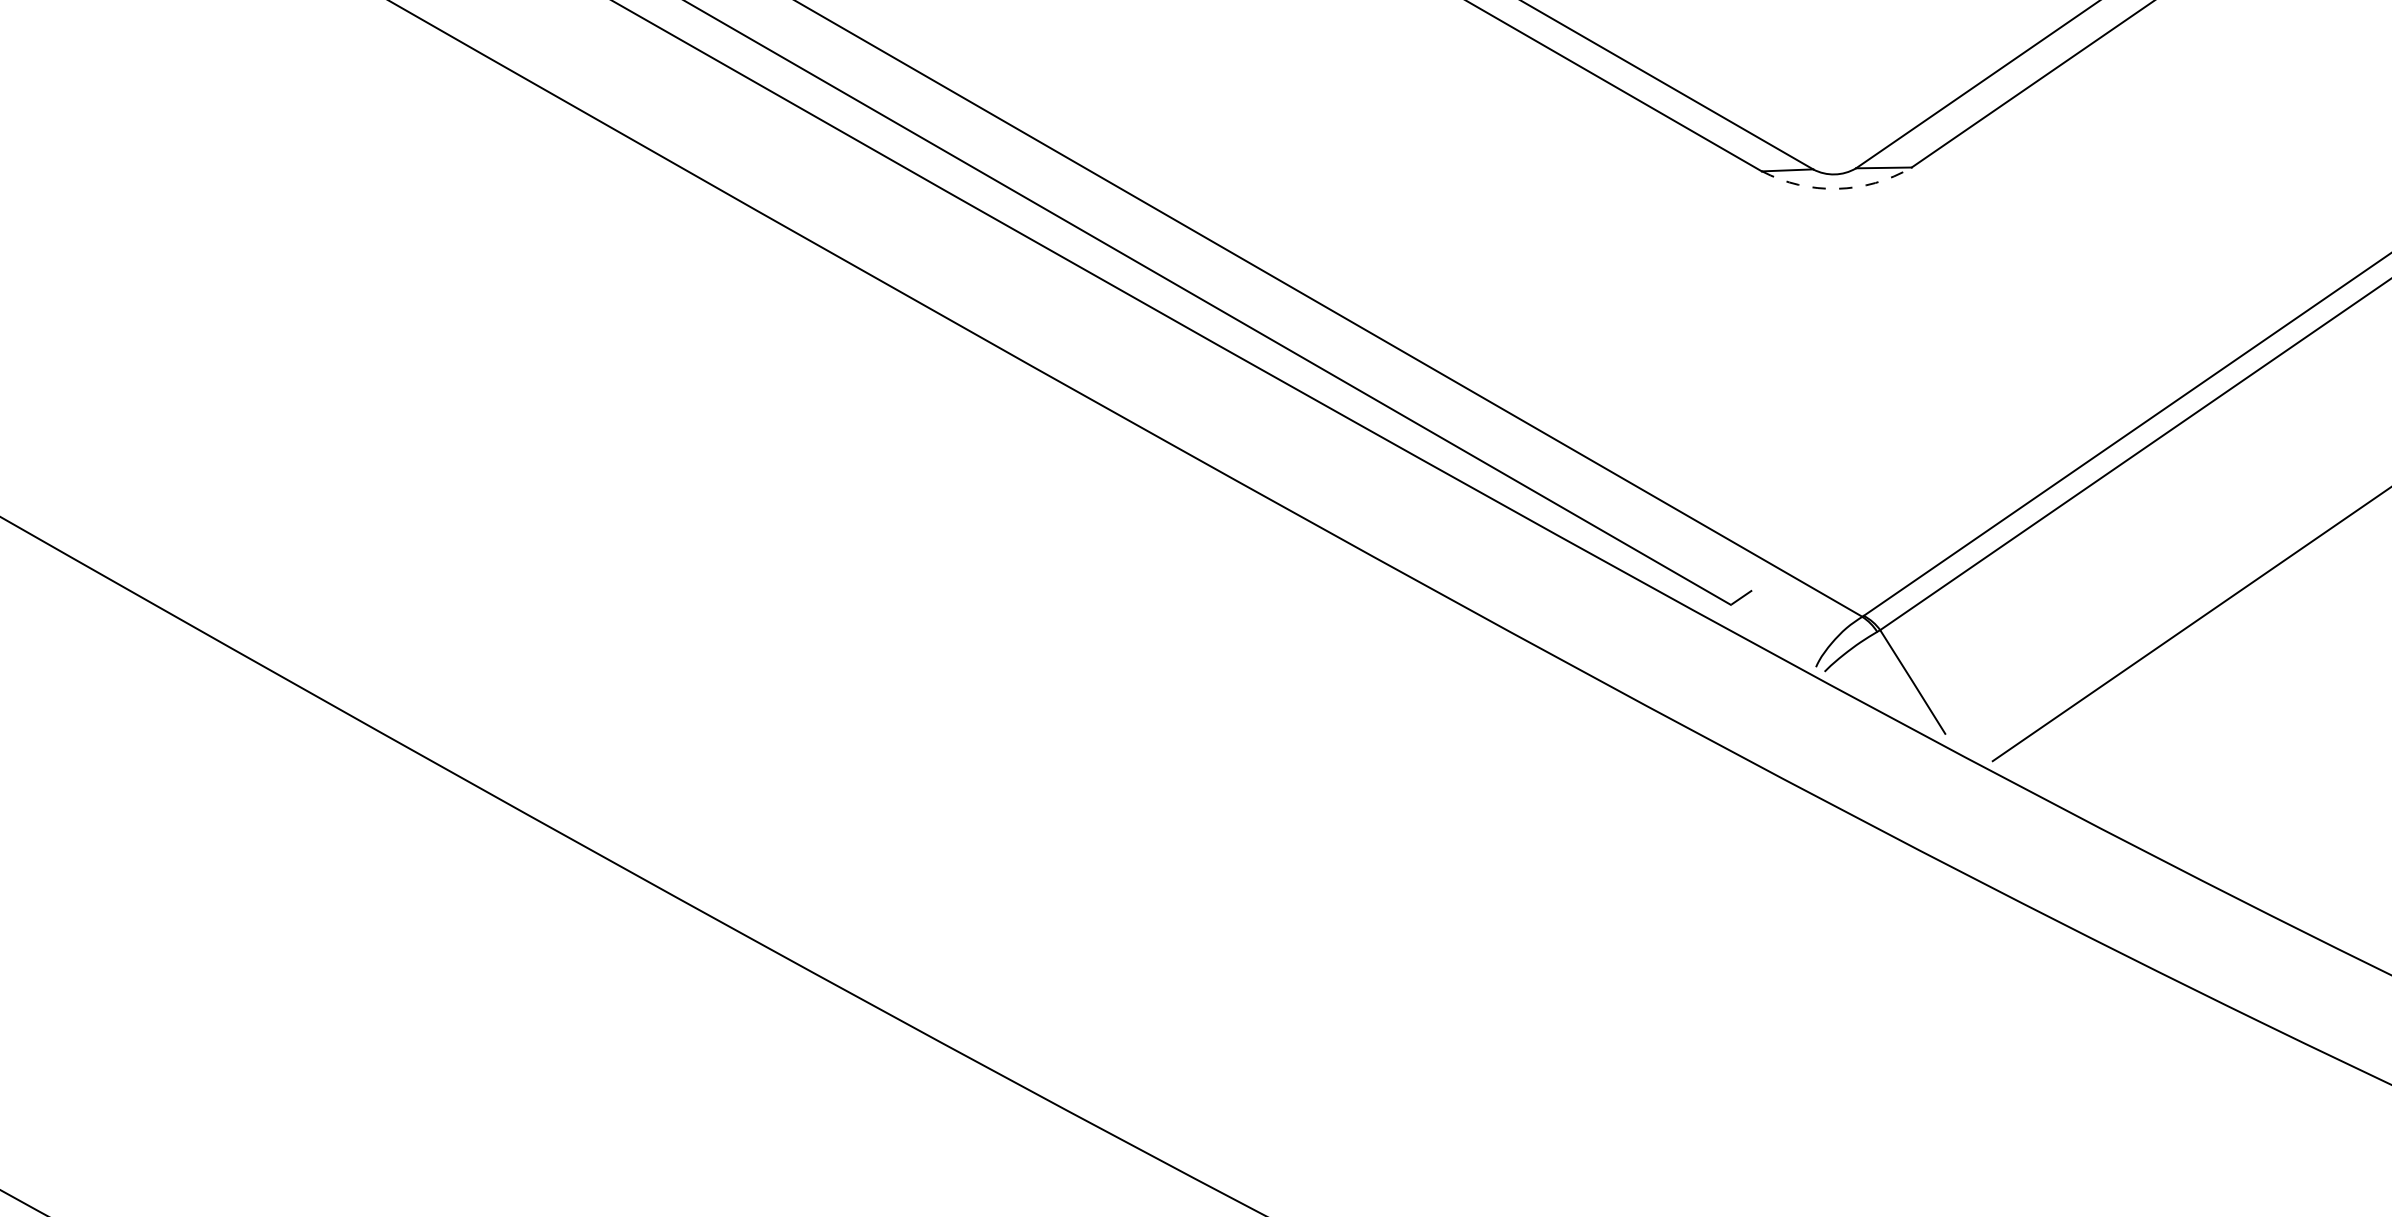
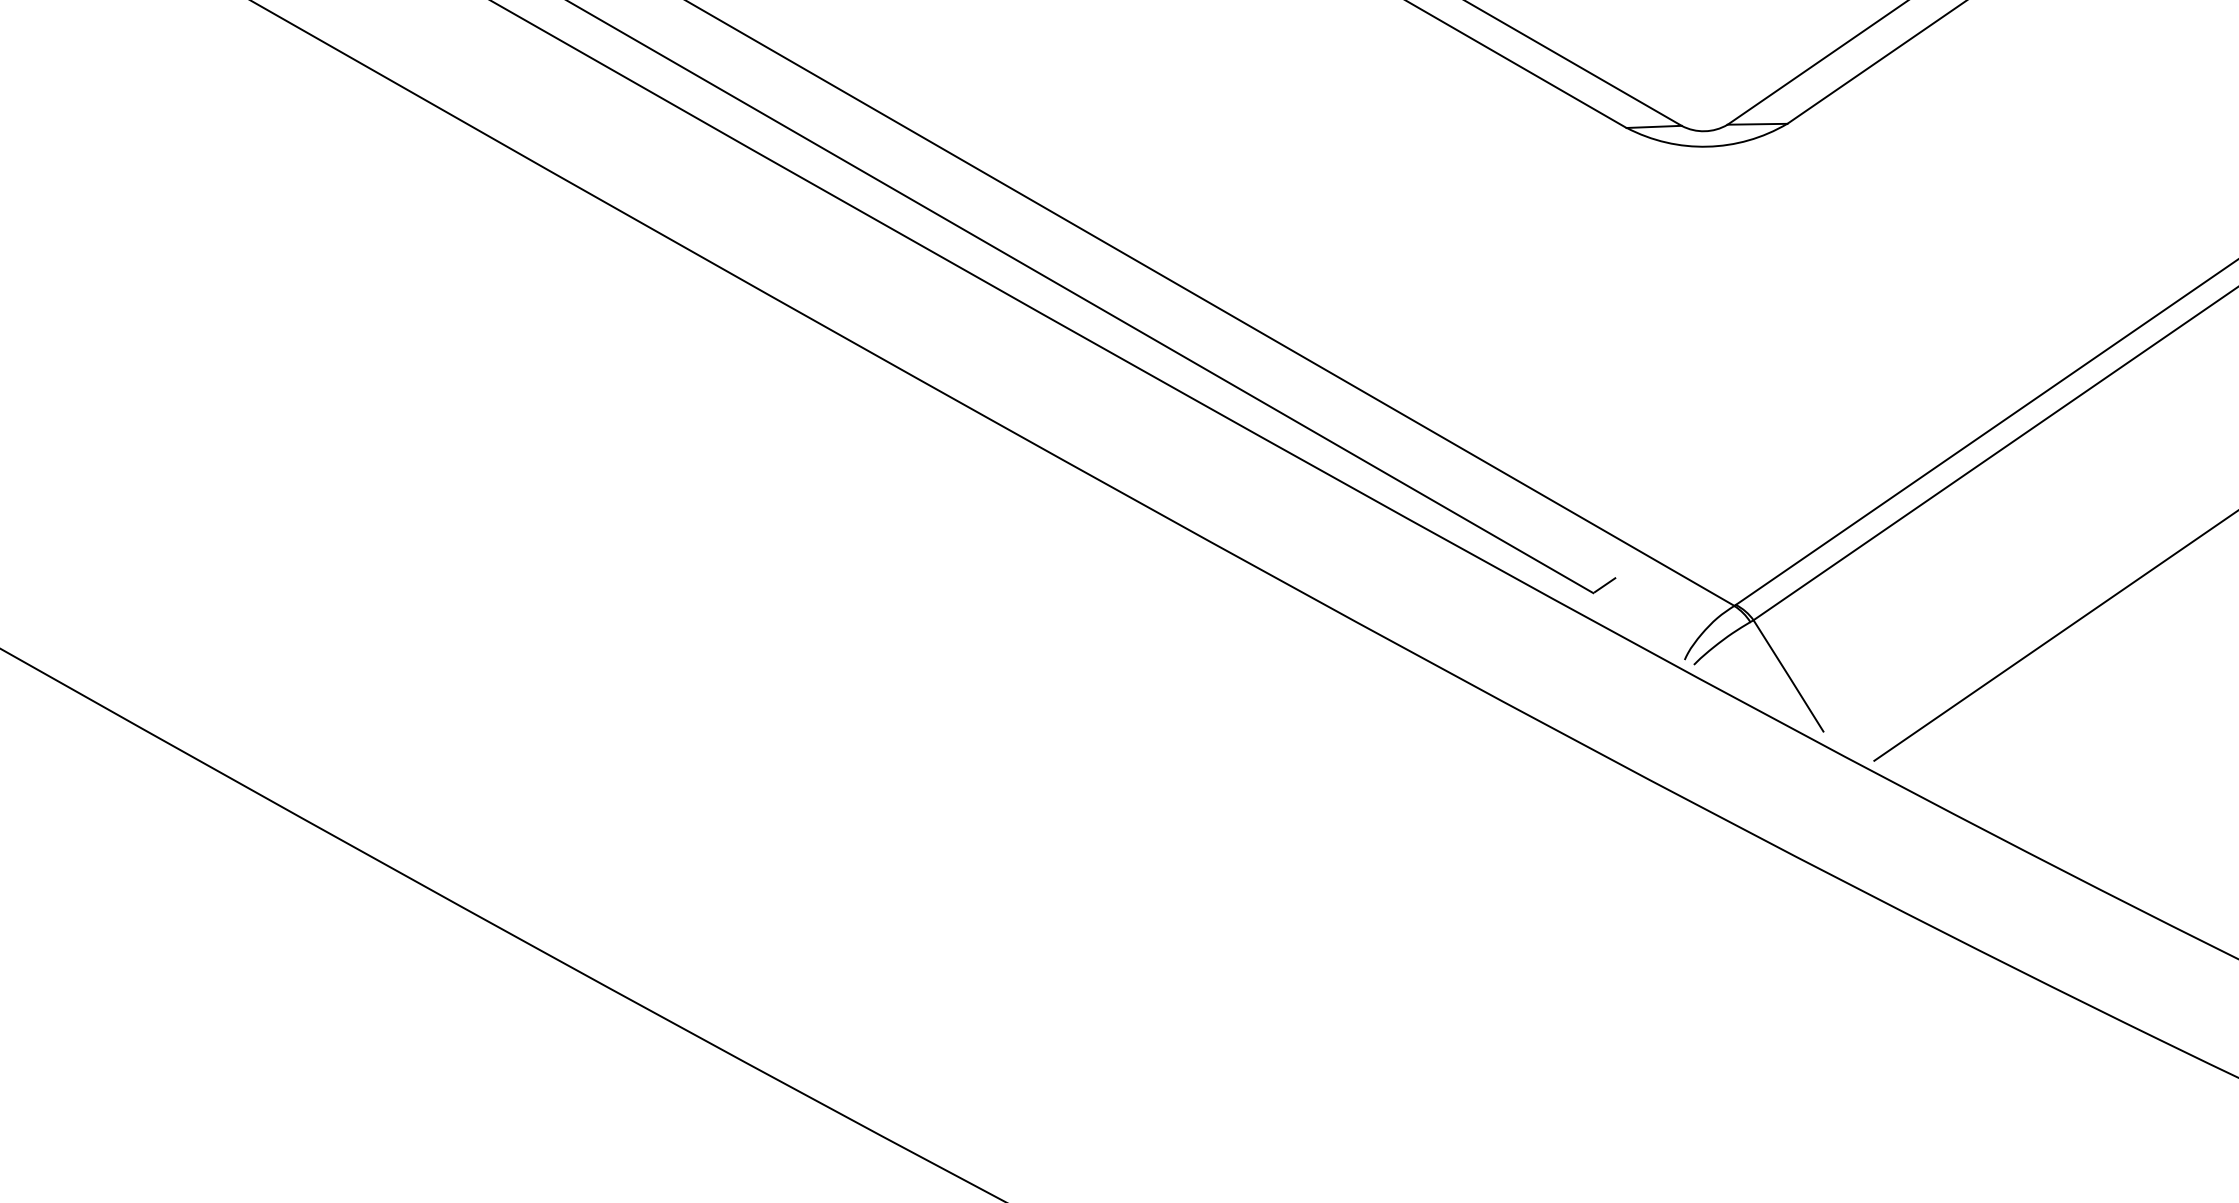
arc: (1837, 188) -> (1707, 146), dashed -> solid

